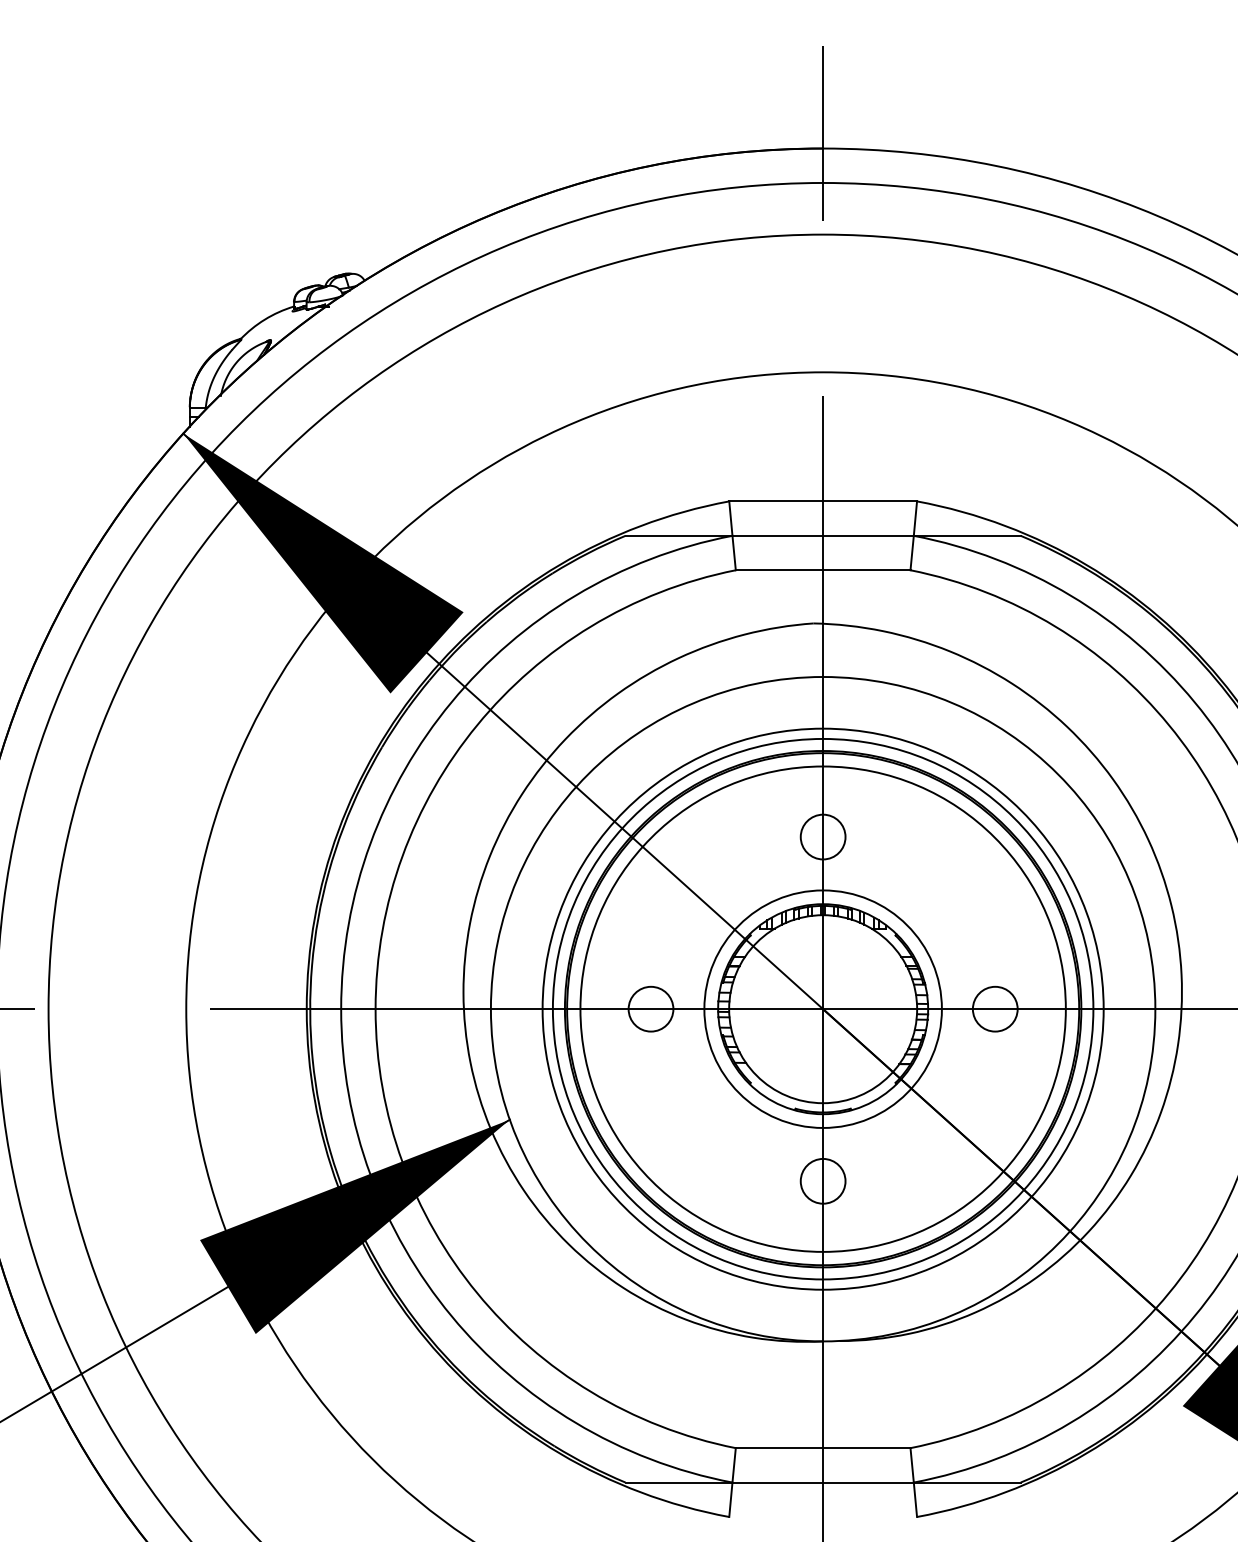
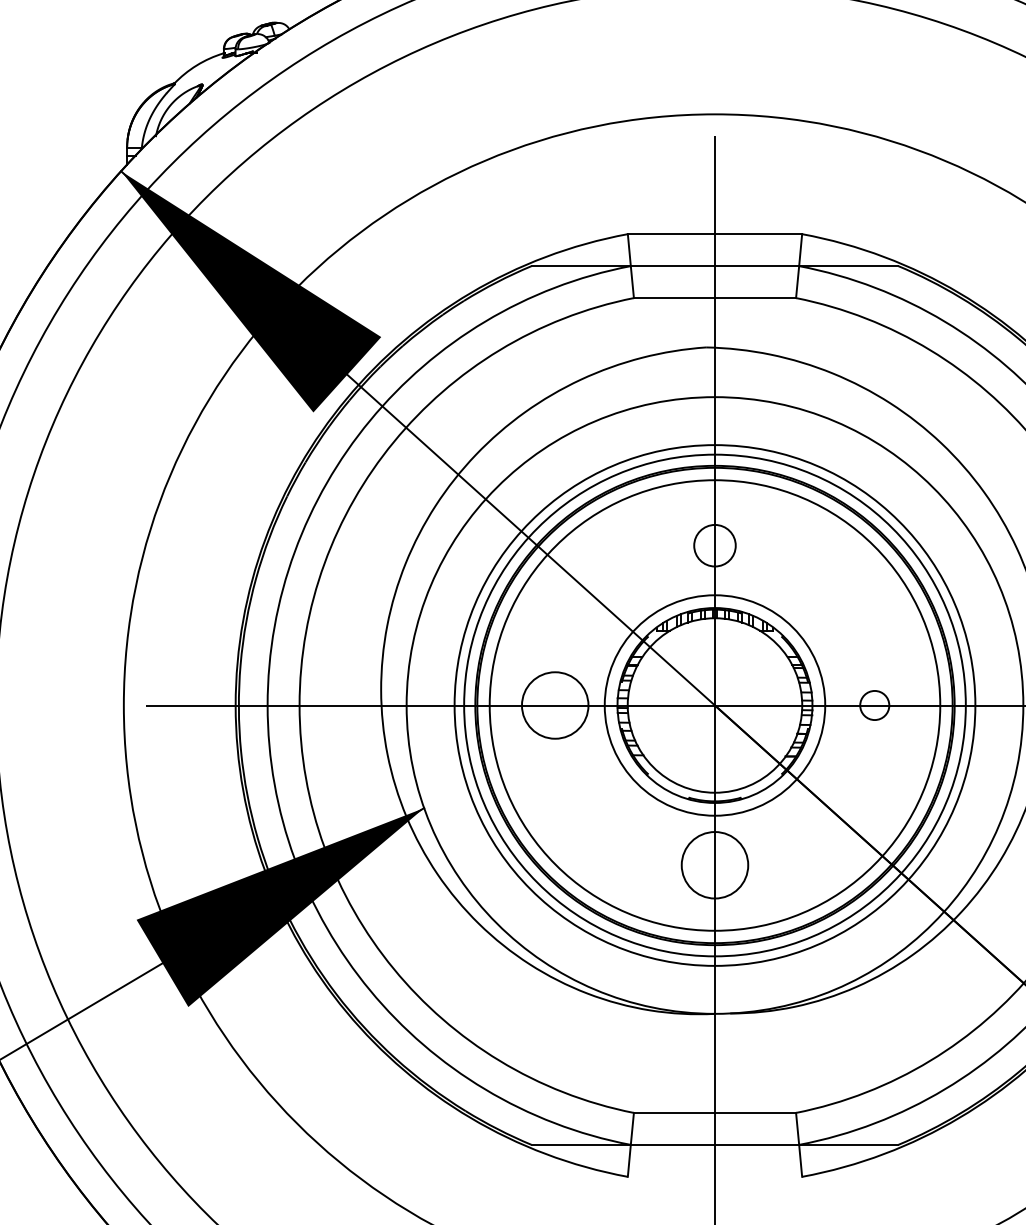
circle: (650, 1008) -> (554, 704), size x1.6
circle: (994, 1008) -> (874, 704), size x0.7
circle: (822, 1180) -> (714, 864), size x1.6

